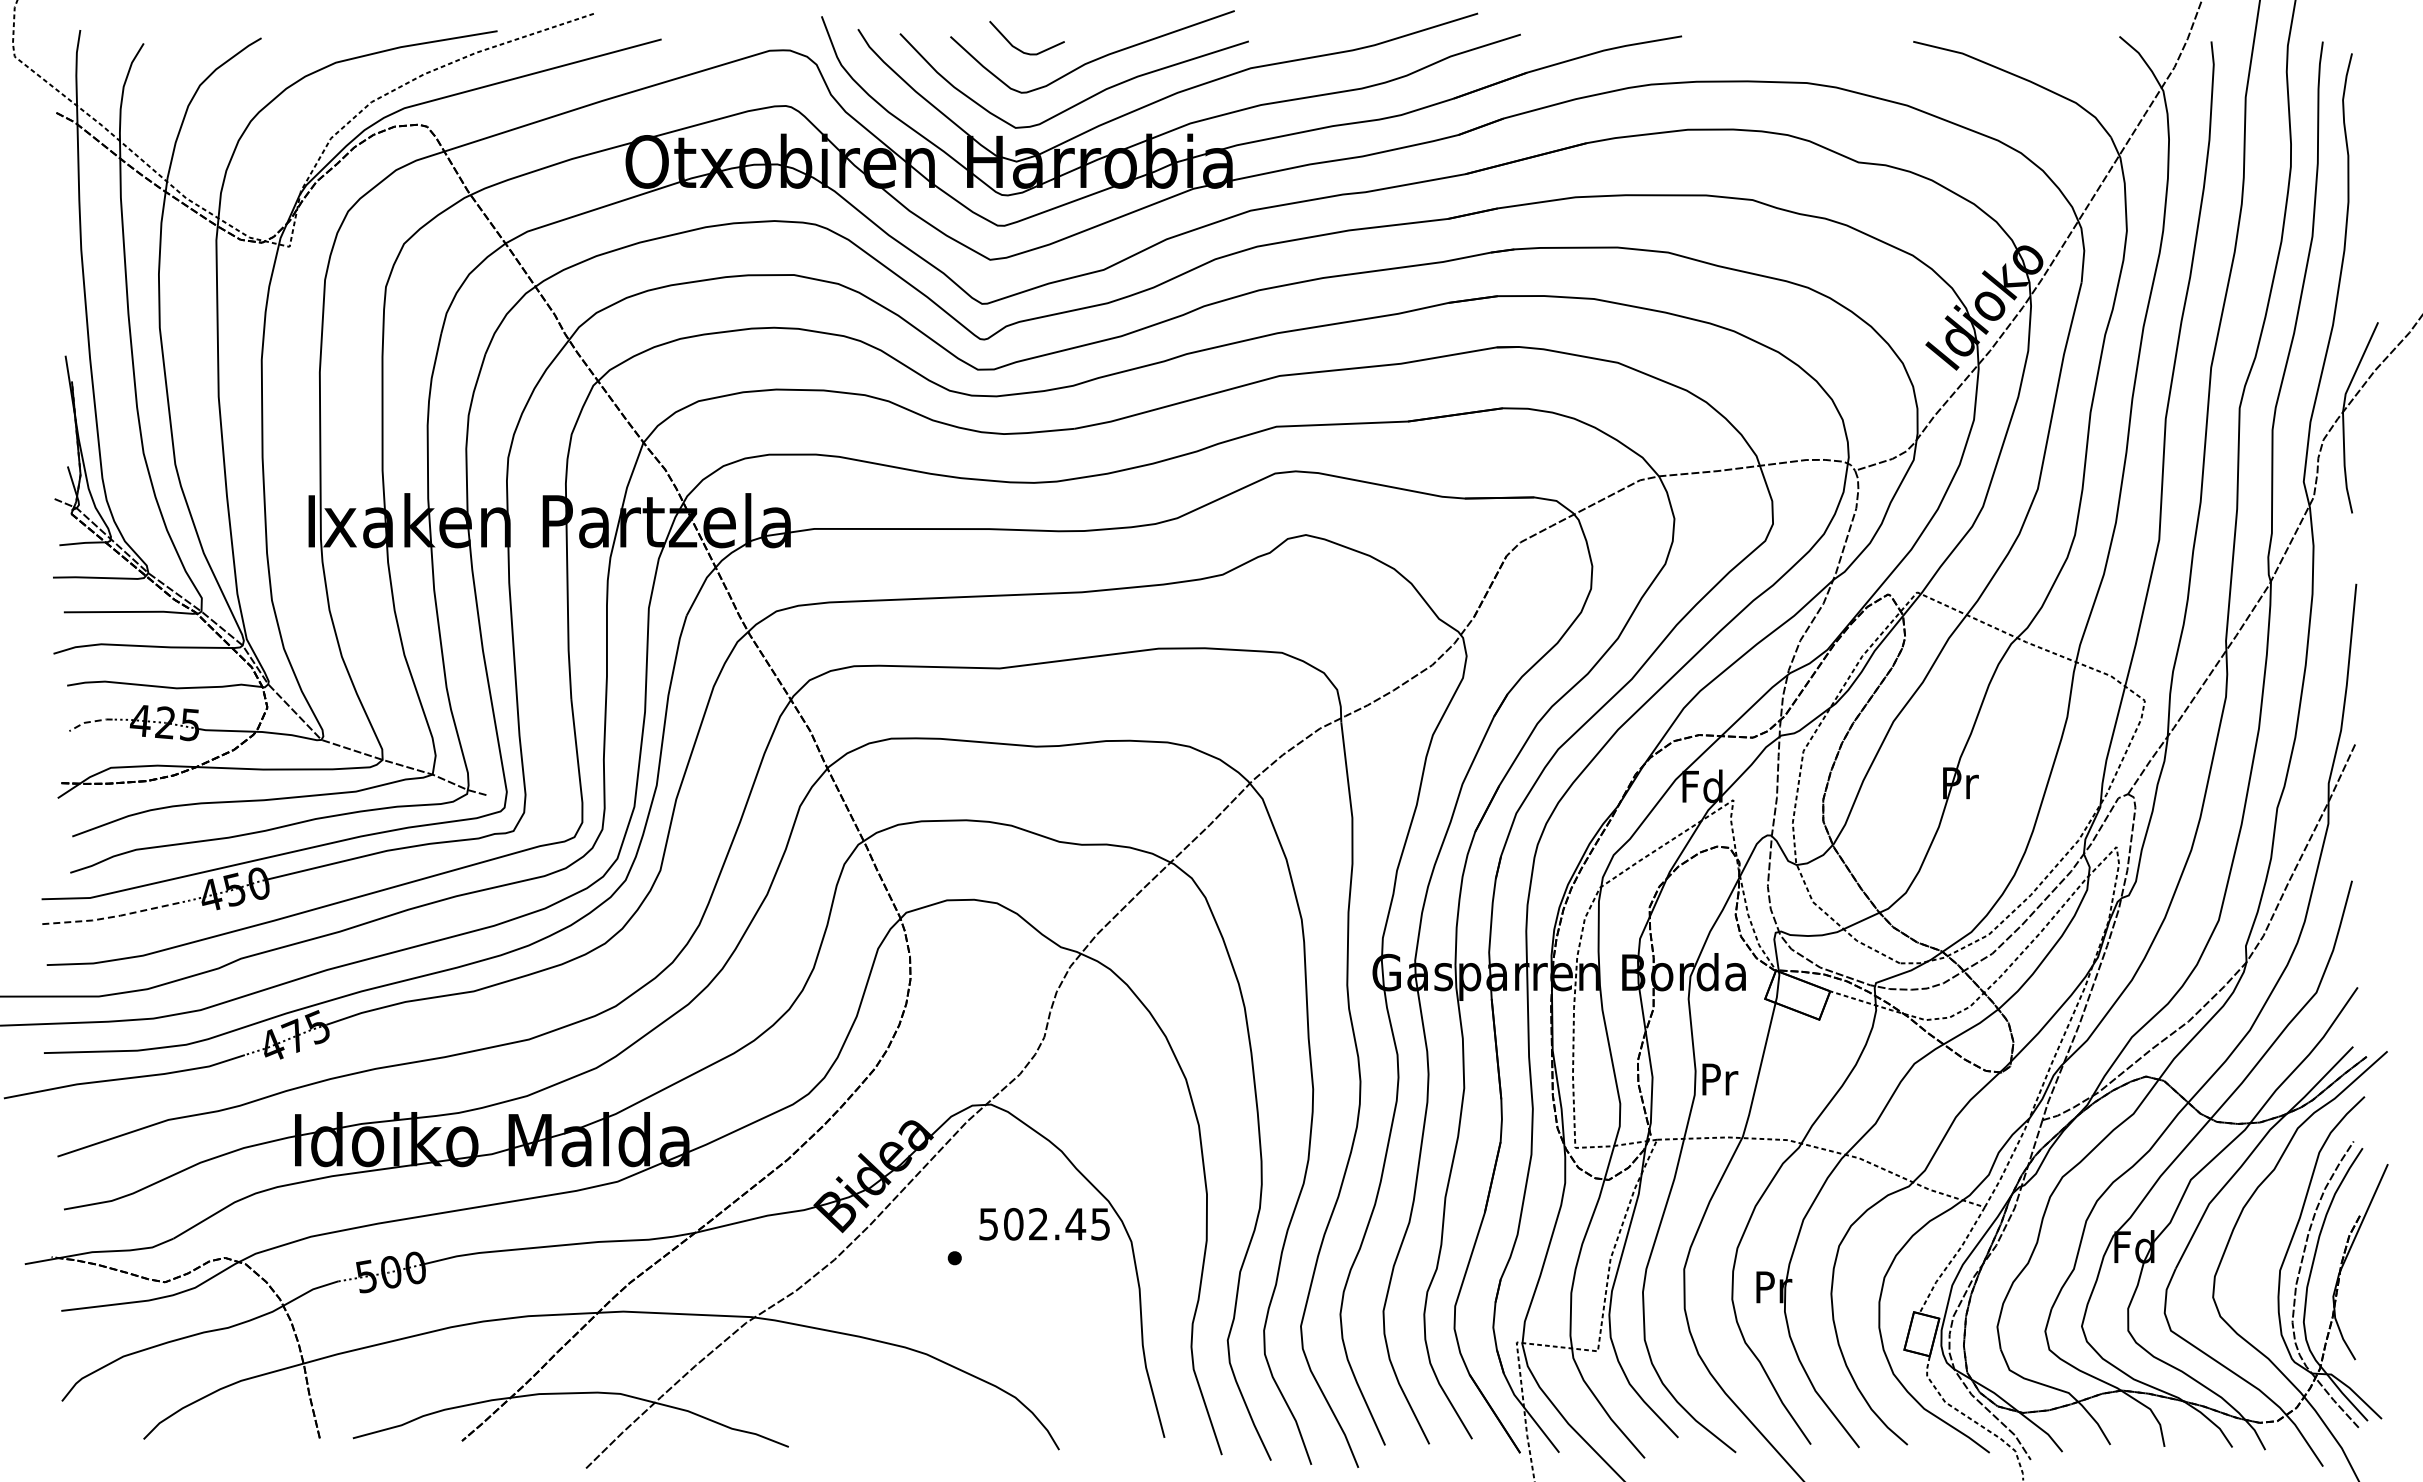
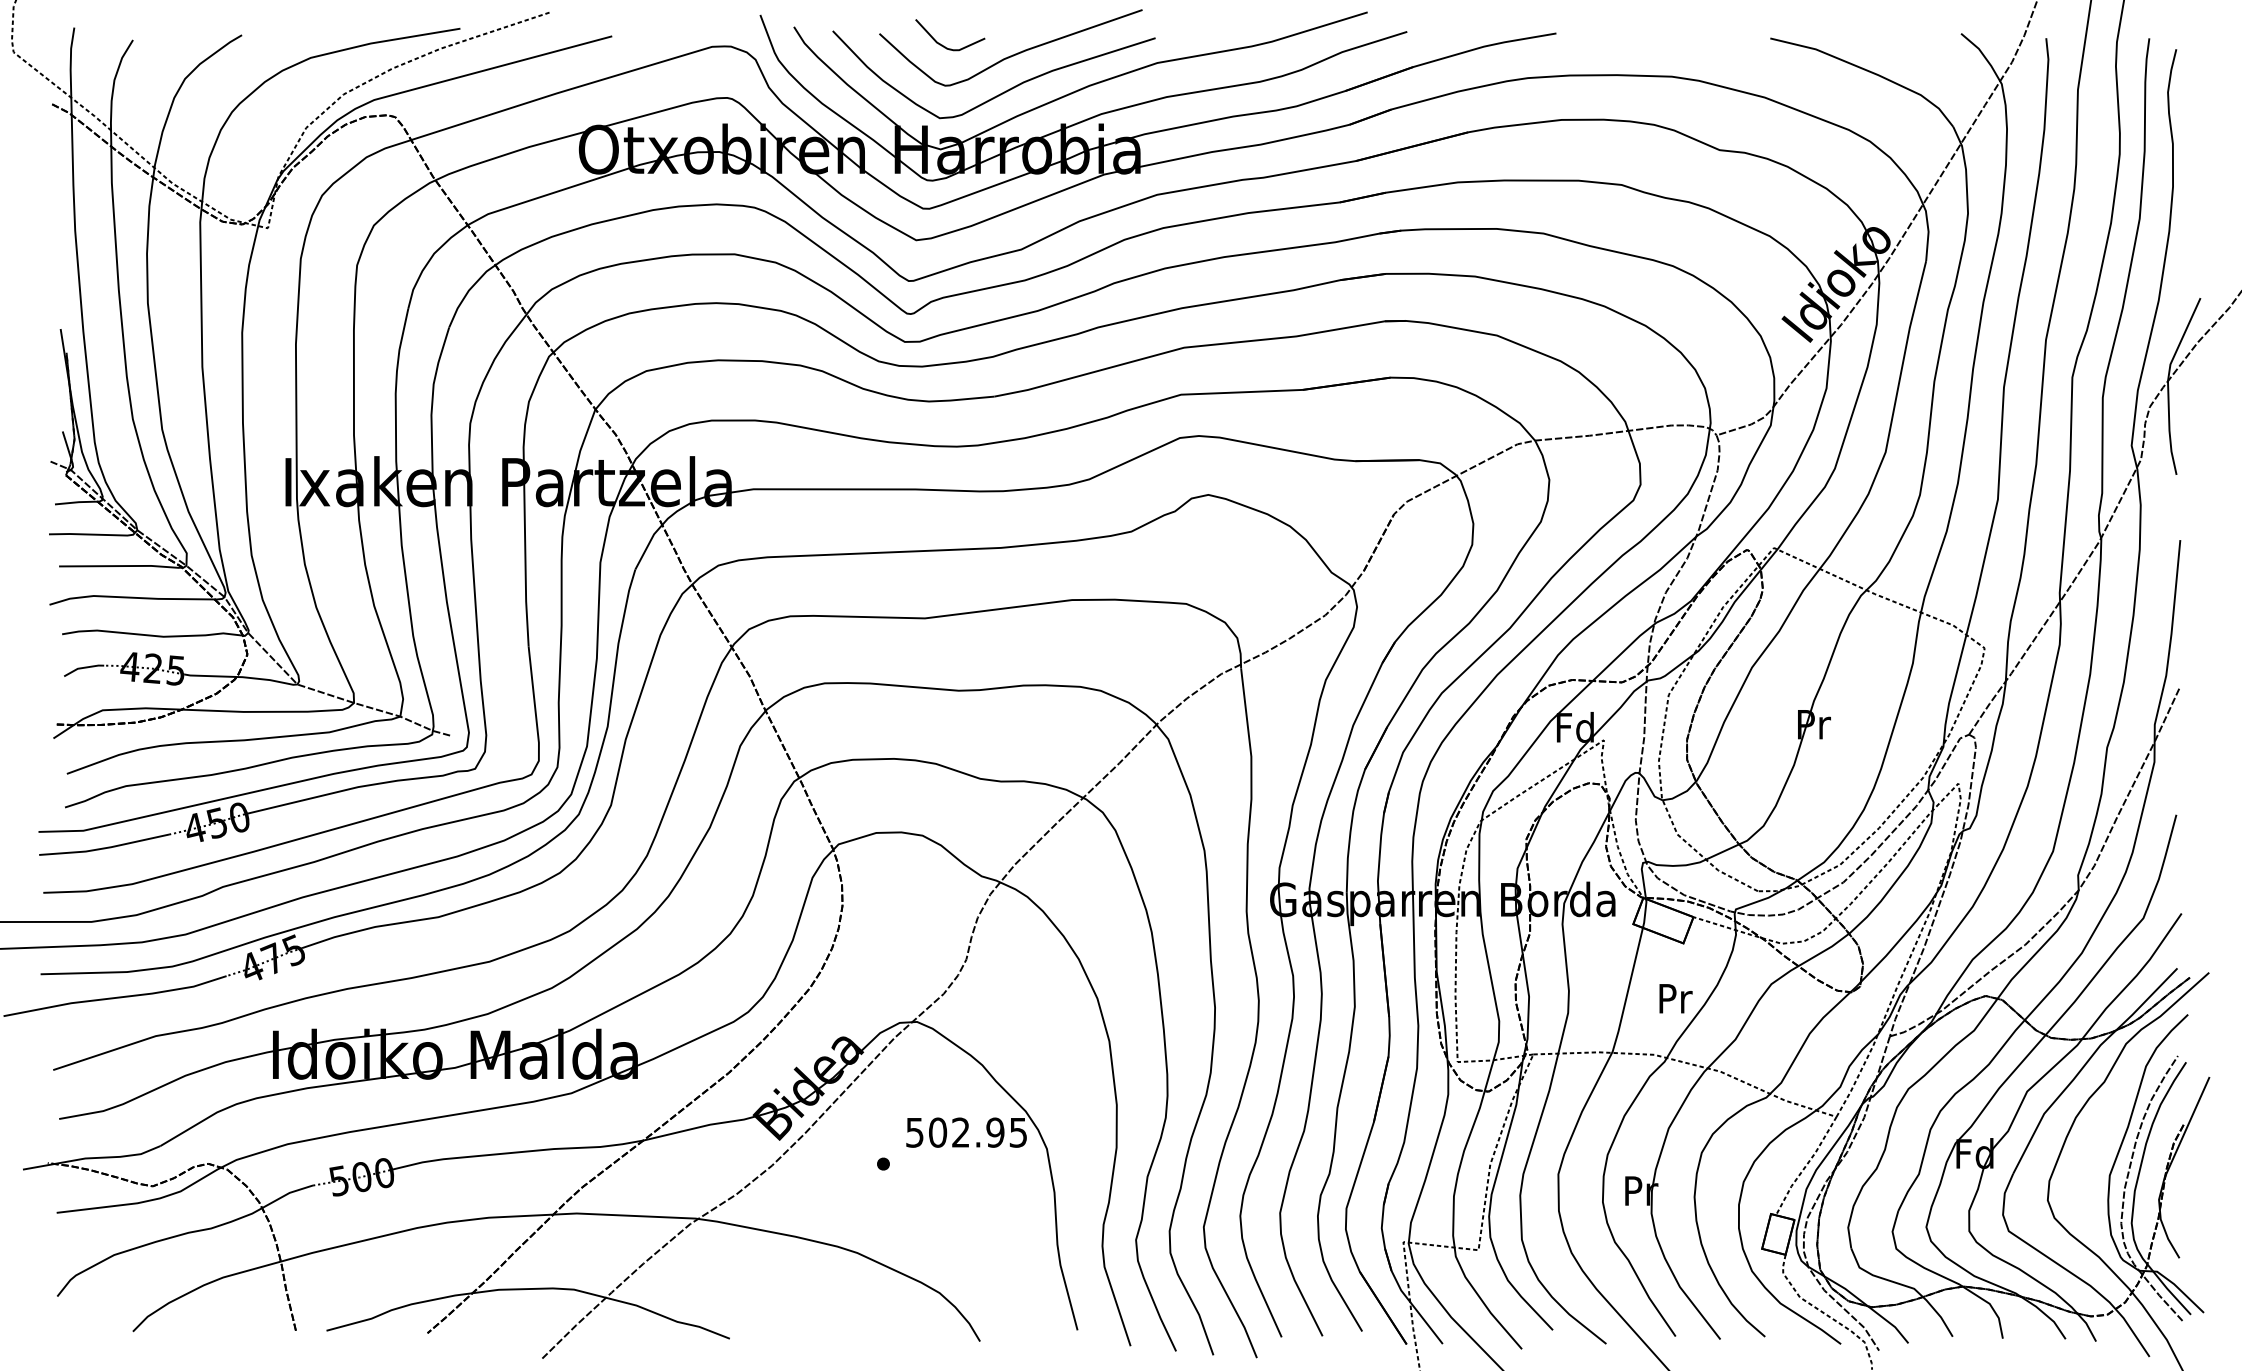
line: (89, 722) -> (82, 668), dashed -> solid
line: (113, 916) -> (105, 847), dashed -> solid
text: (1720, 1079) -> (1676, 998), moved
text: (1075, 1223) -> (995, 1131), 502.45 -> 502.95

